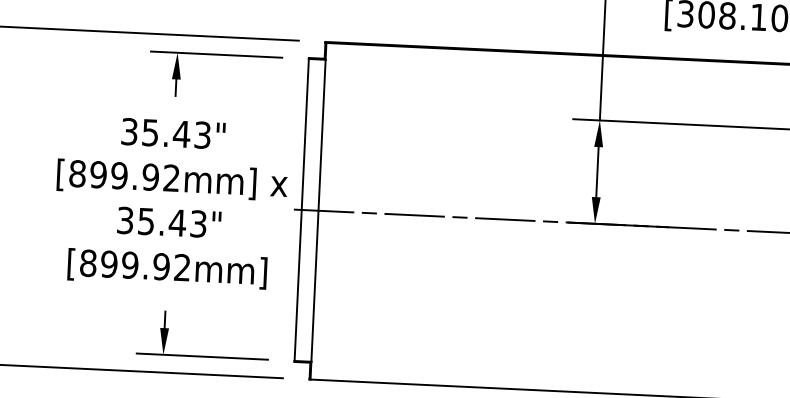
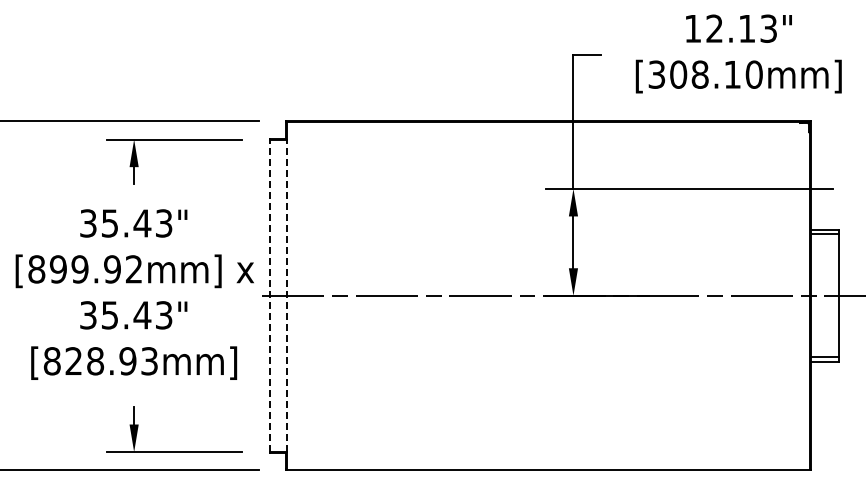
line: (301, 209) -> (269, 295), solid -> dashed
line: (318, 210) -> (287, 295), solid -> dashed
text: (145, 266) -> (111, 361), [899.92mm] -> [828.93mm]

